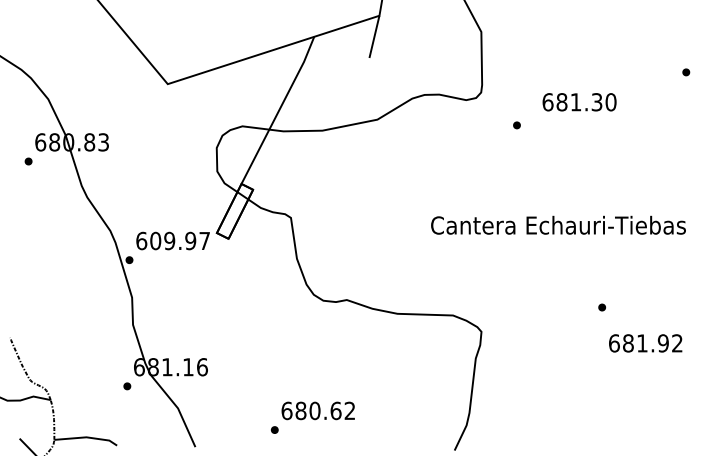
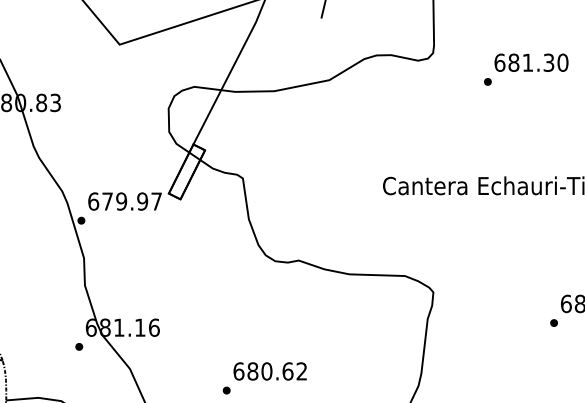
part: (516, 125) -> (487, 82), moved
text: (155, 240) -> (107, 201), 609.97 -> 679.97
part: (602, 307) -> (554, 323), moved

